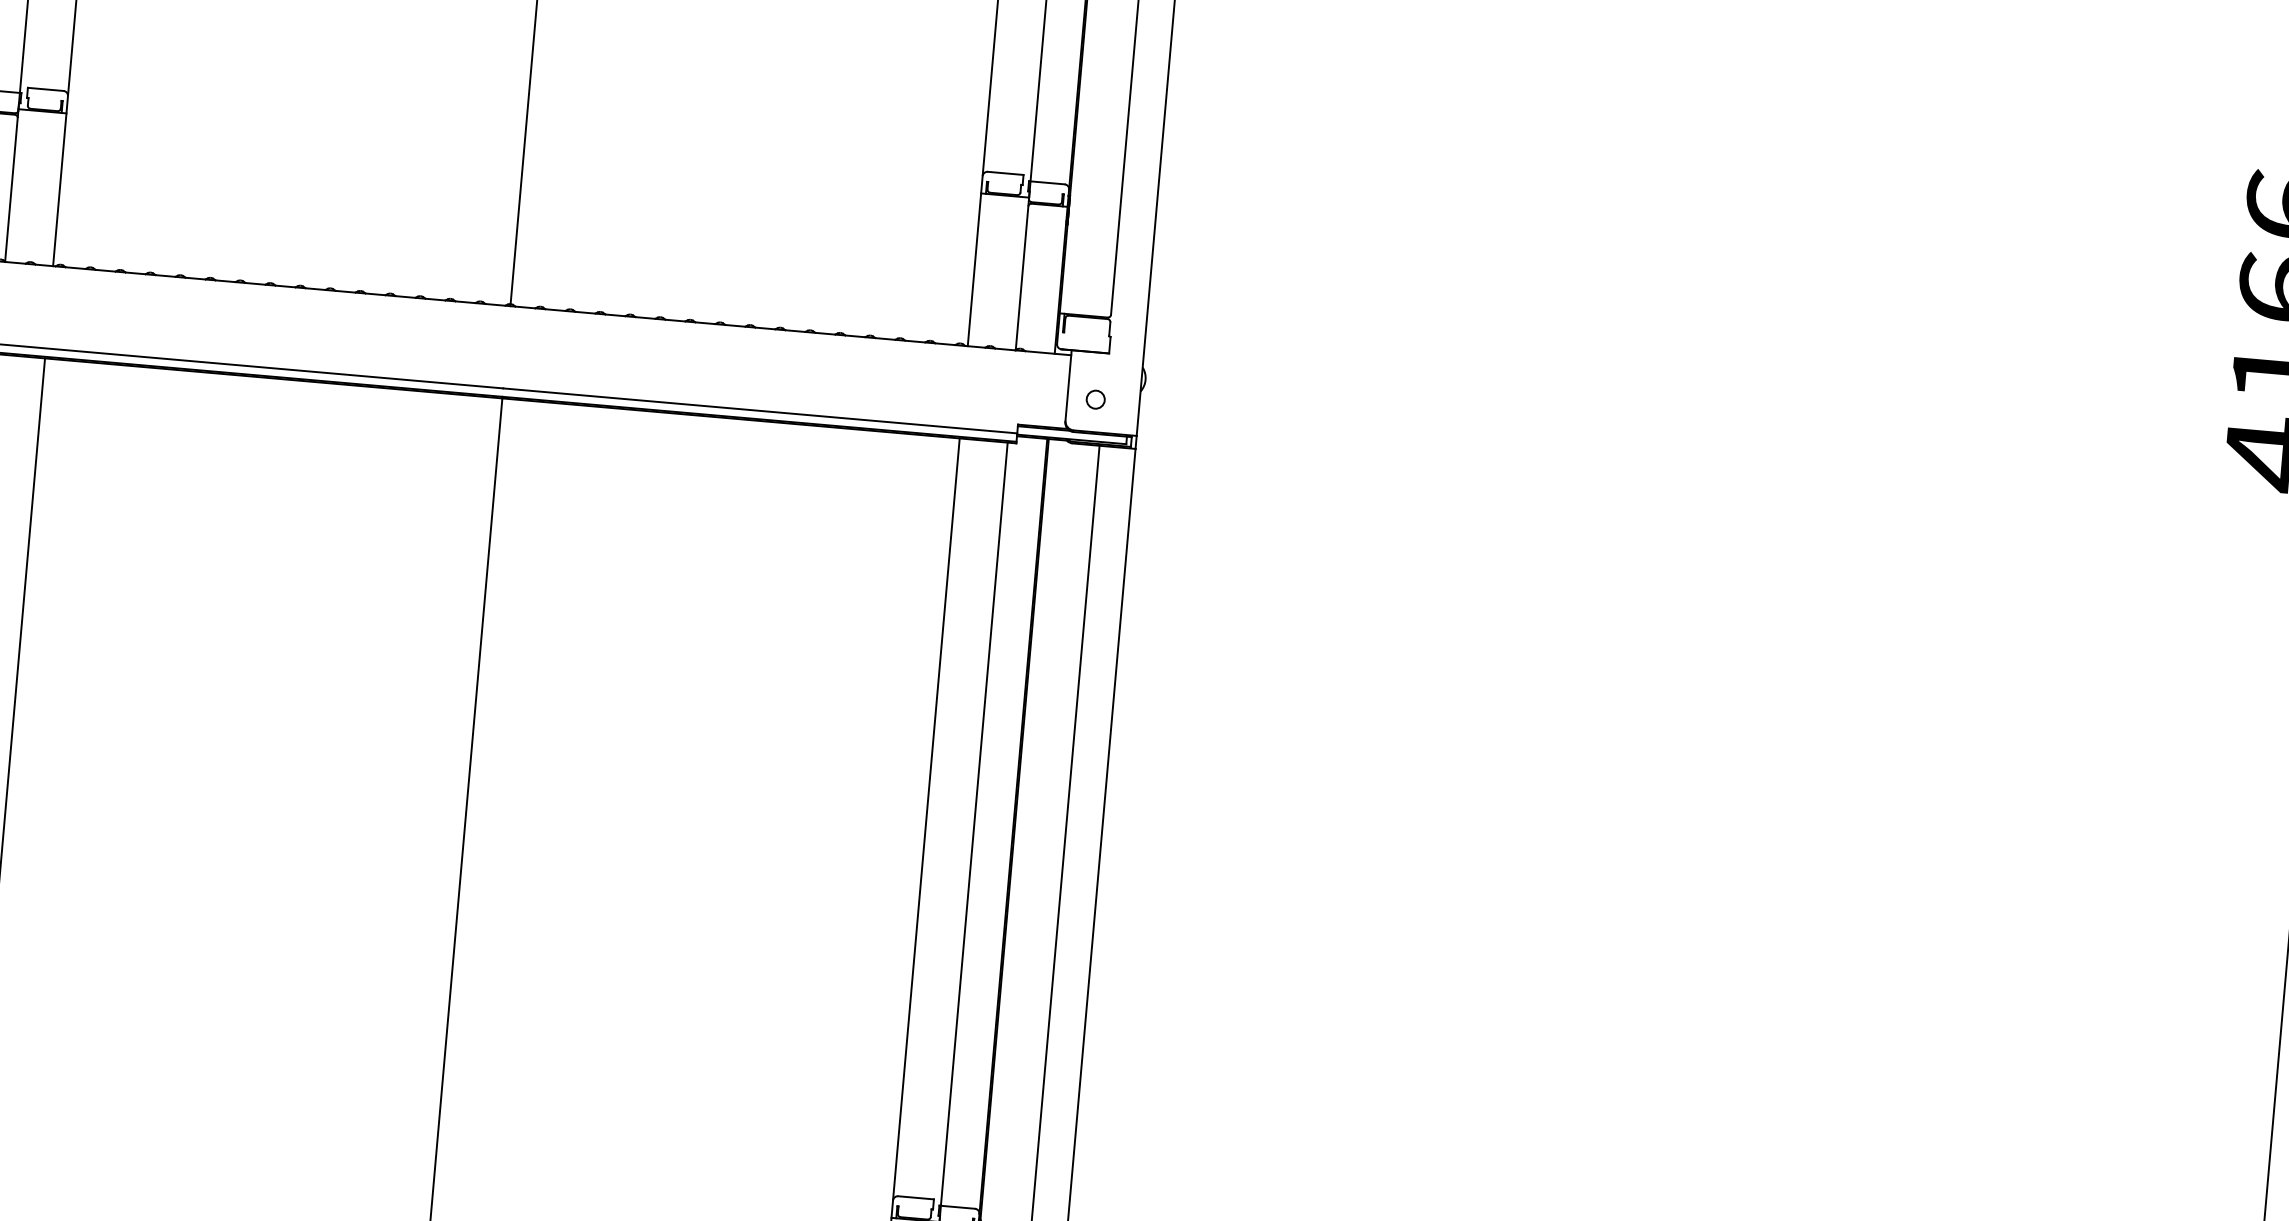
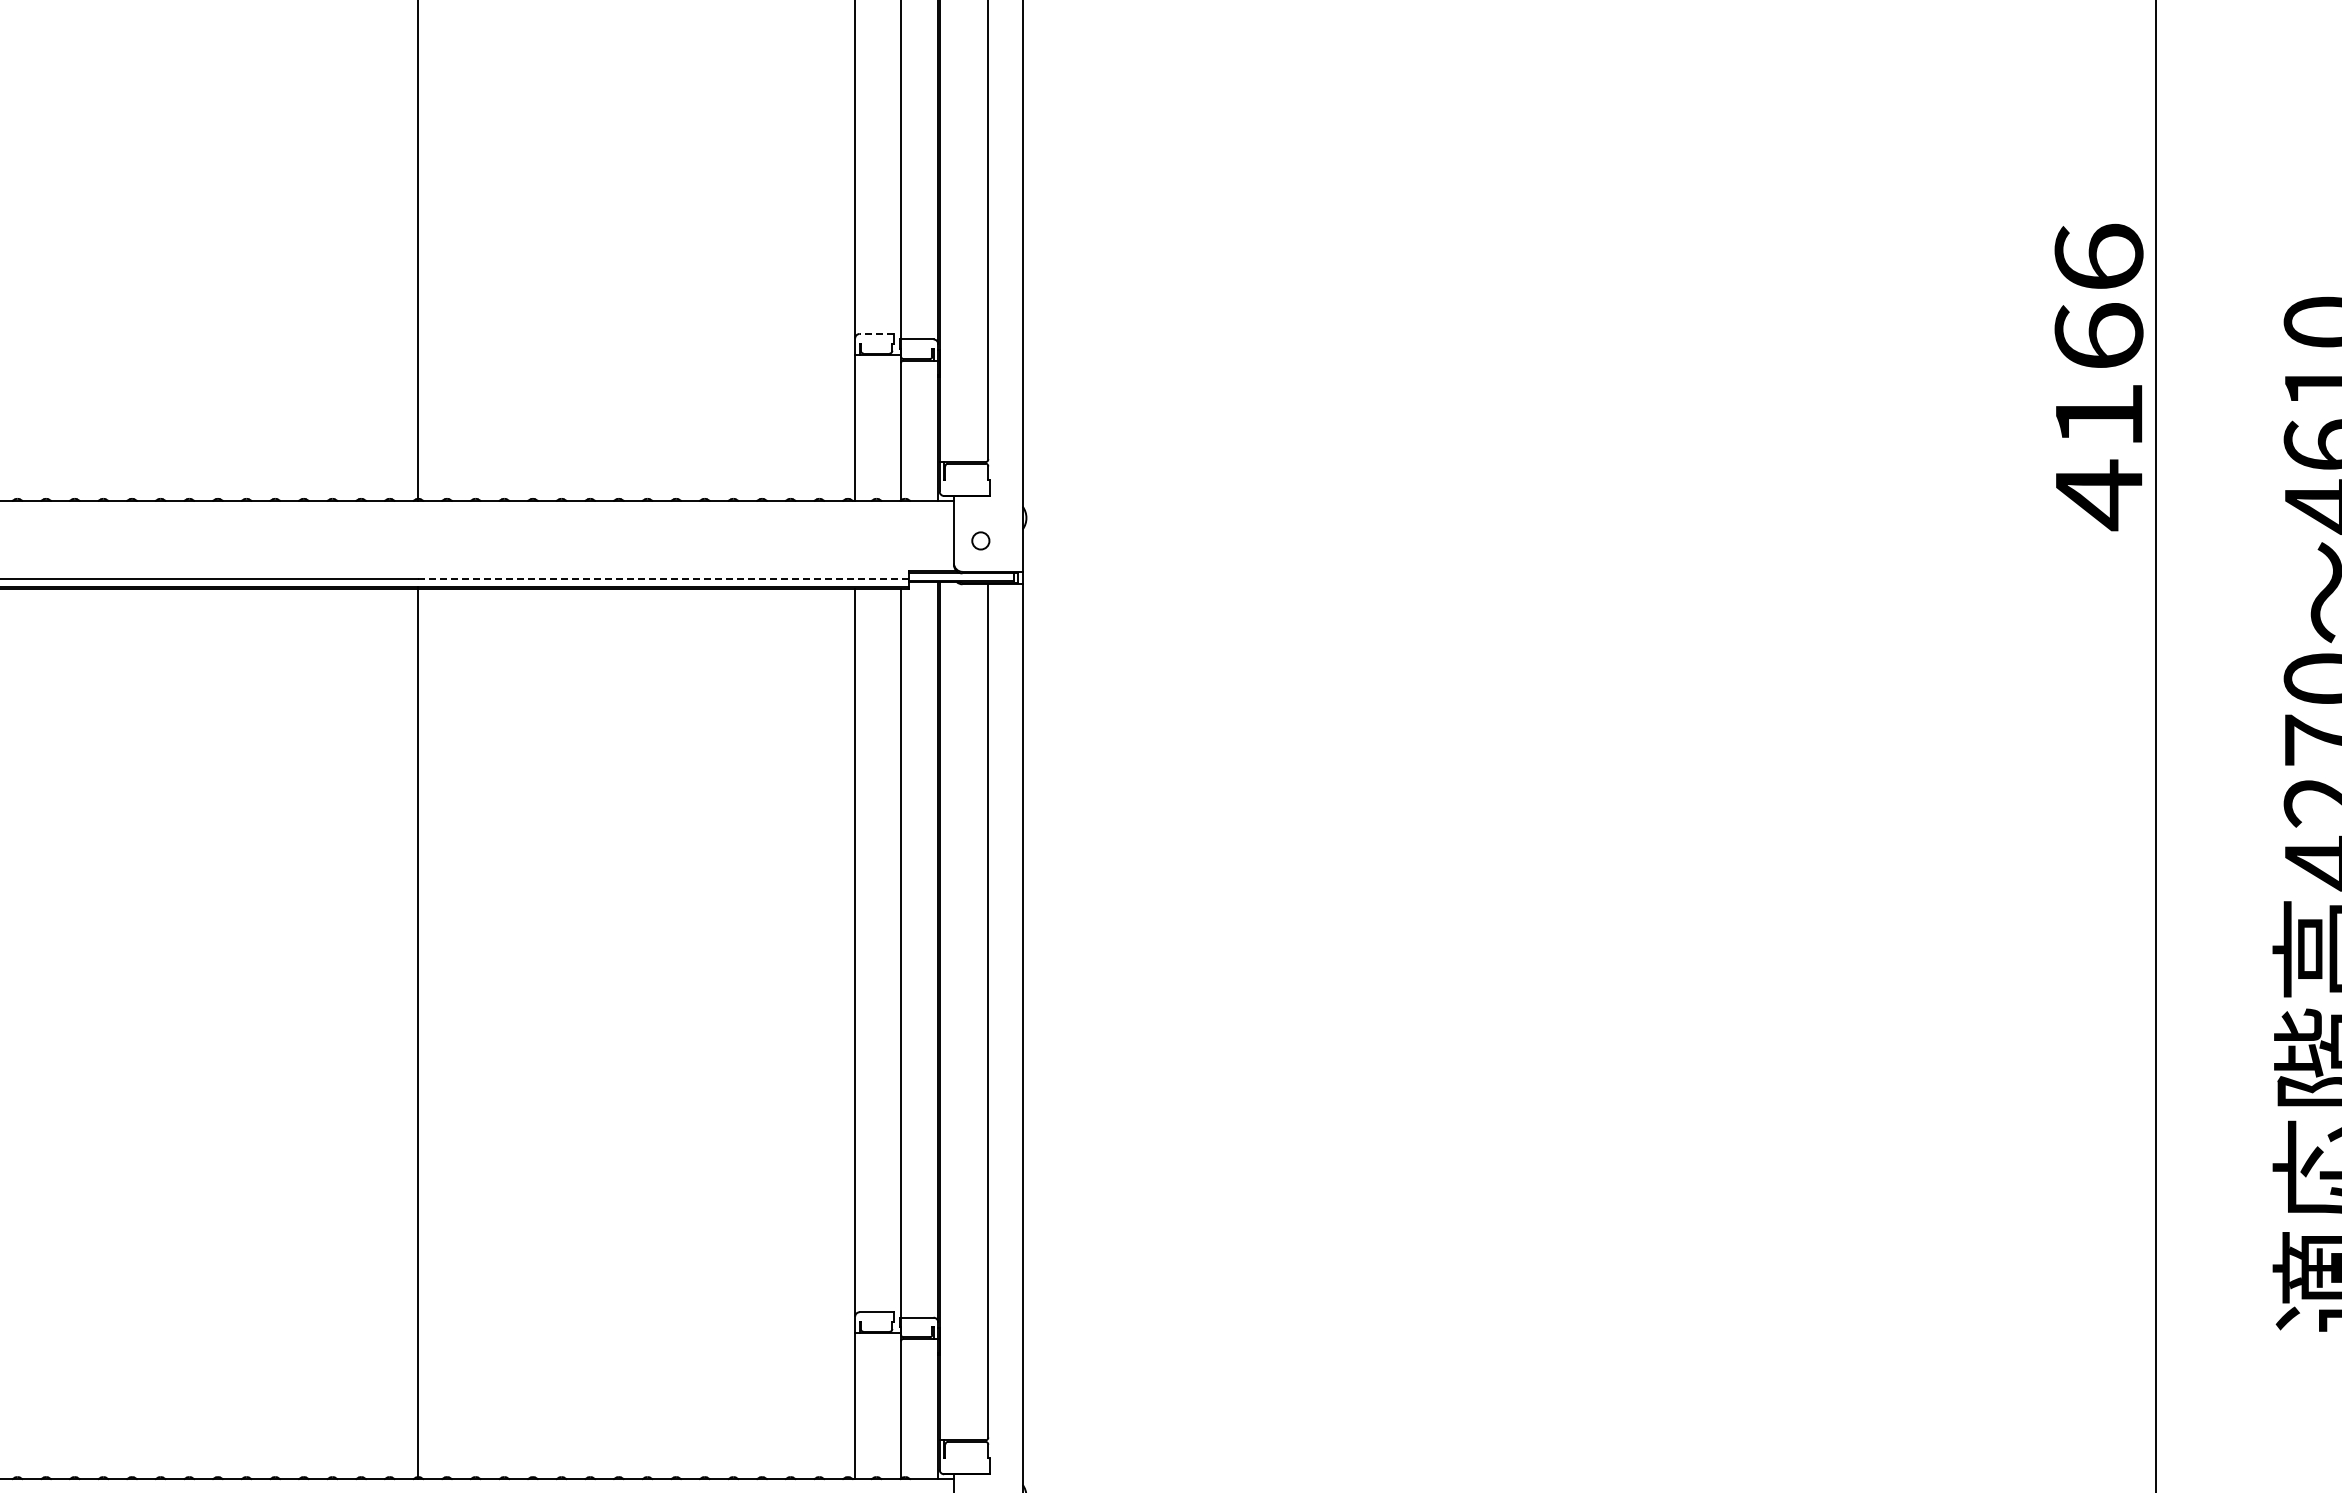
line: (1005, 172) -> (876, 333), solid -> dashed
line: (759, 410) -> (663, 579), solid -> dashed

